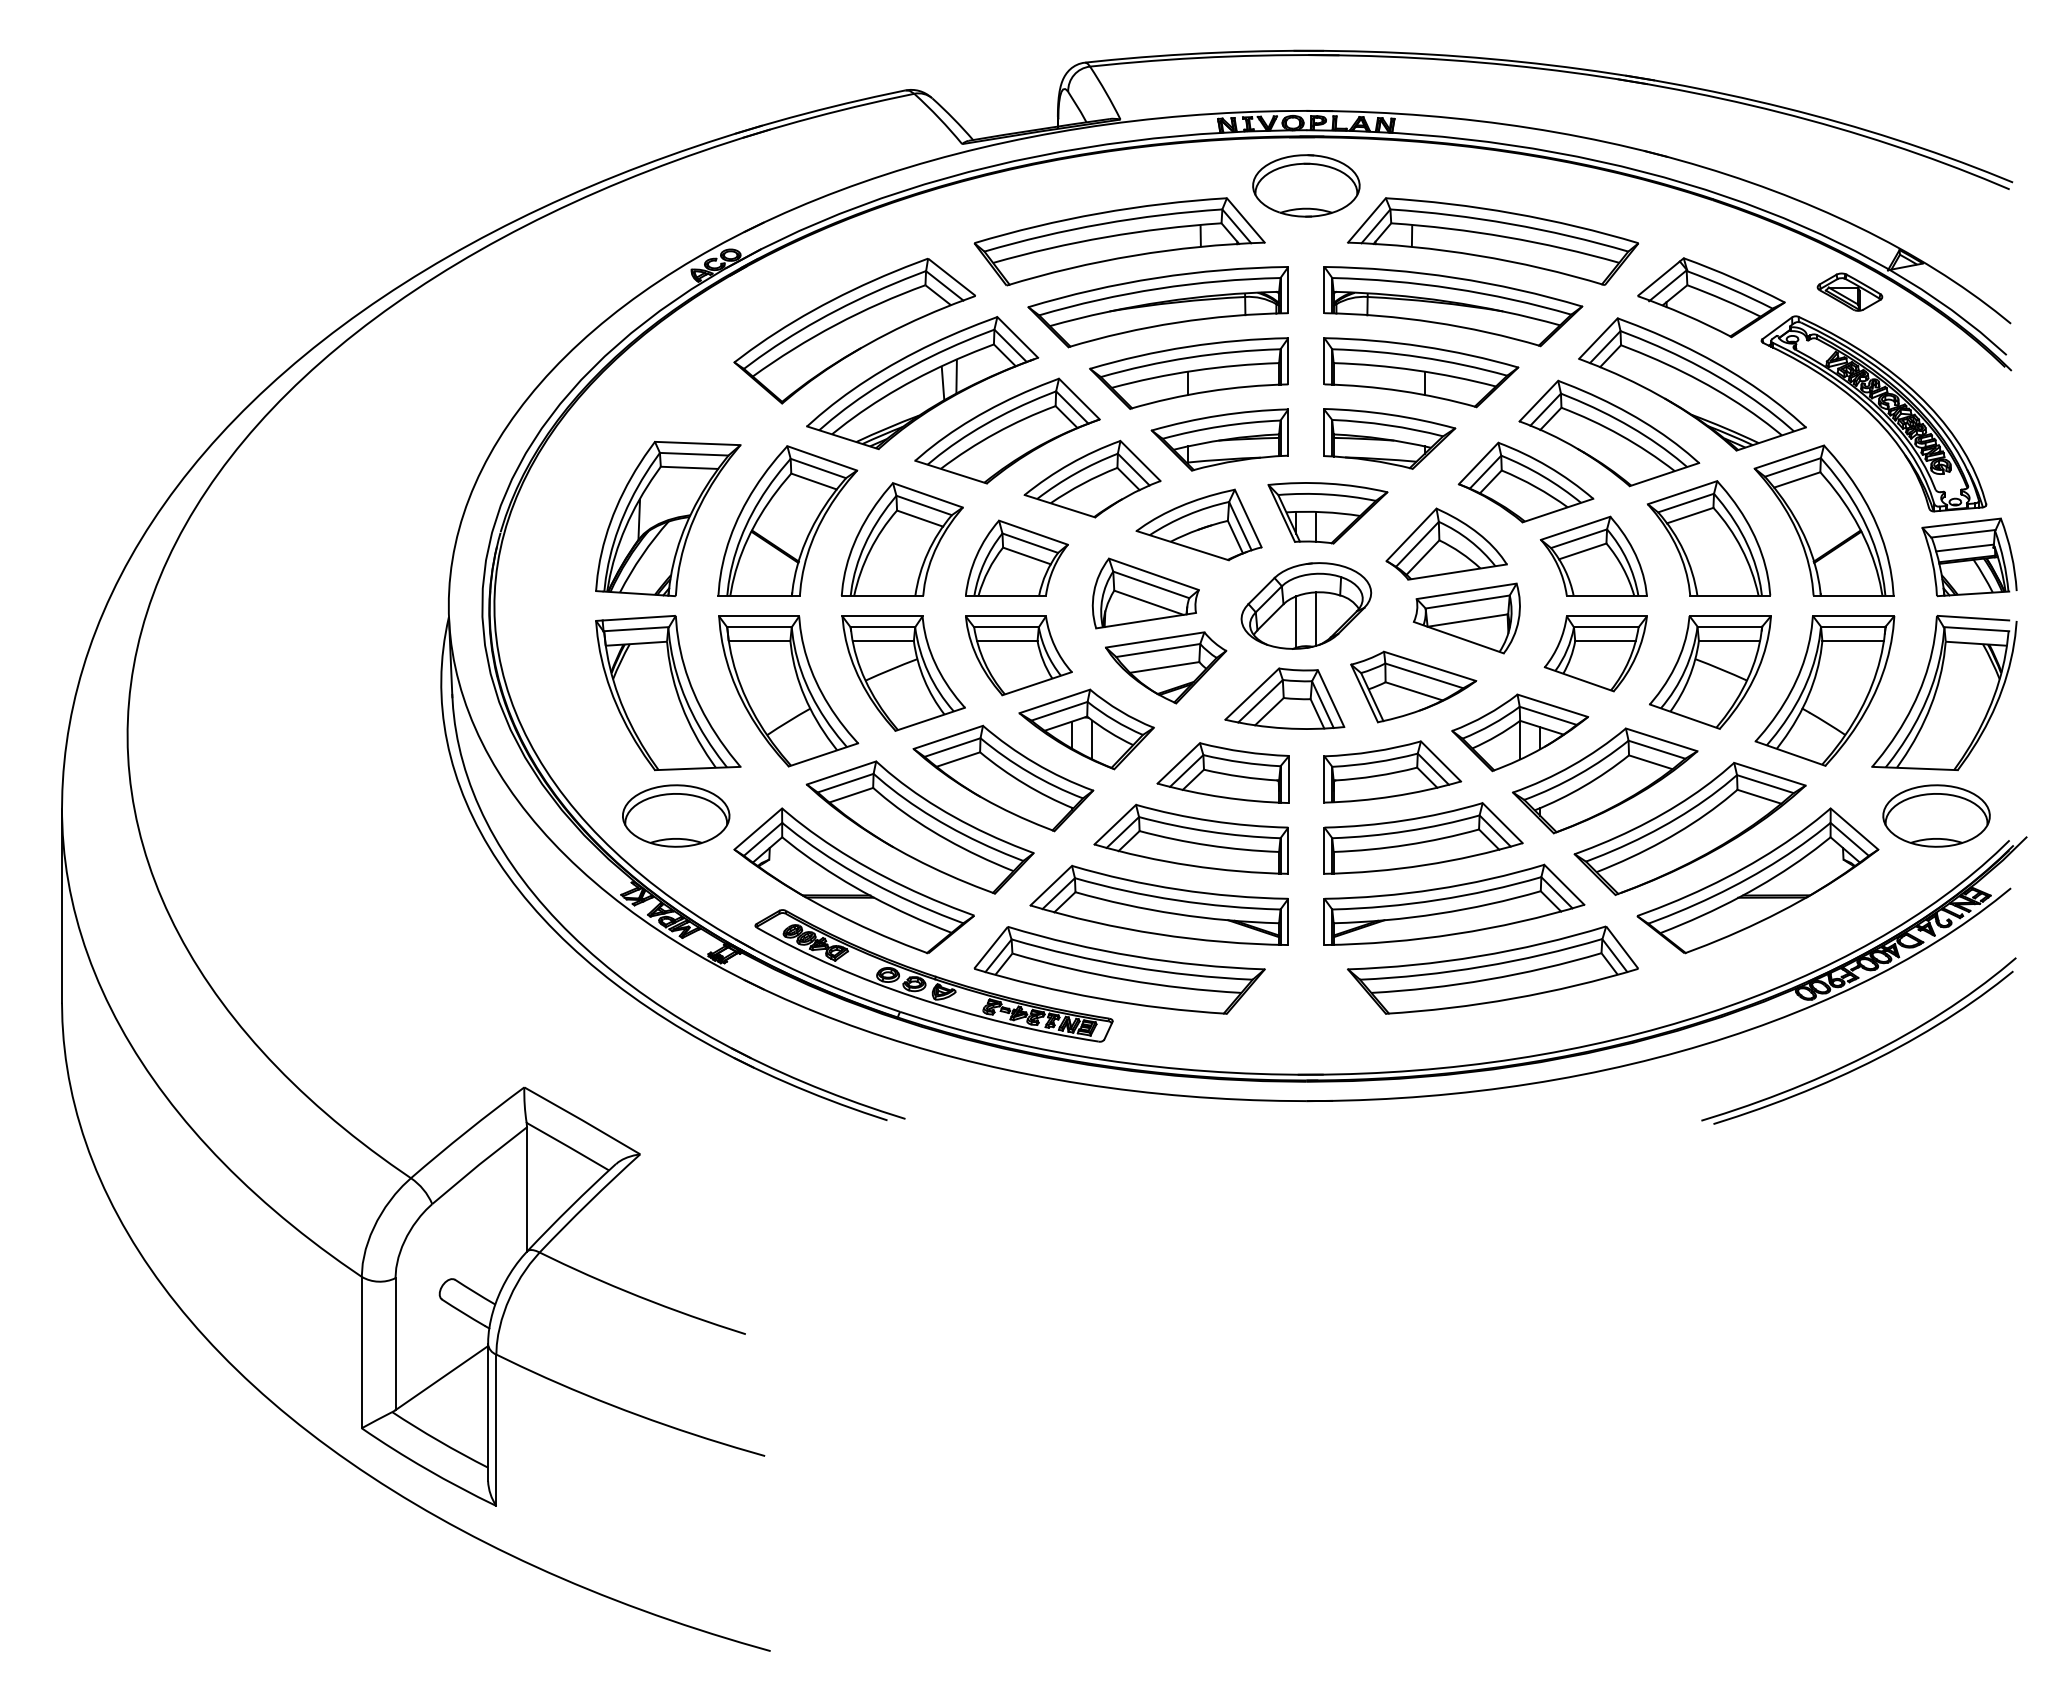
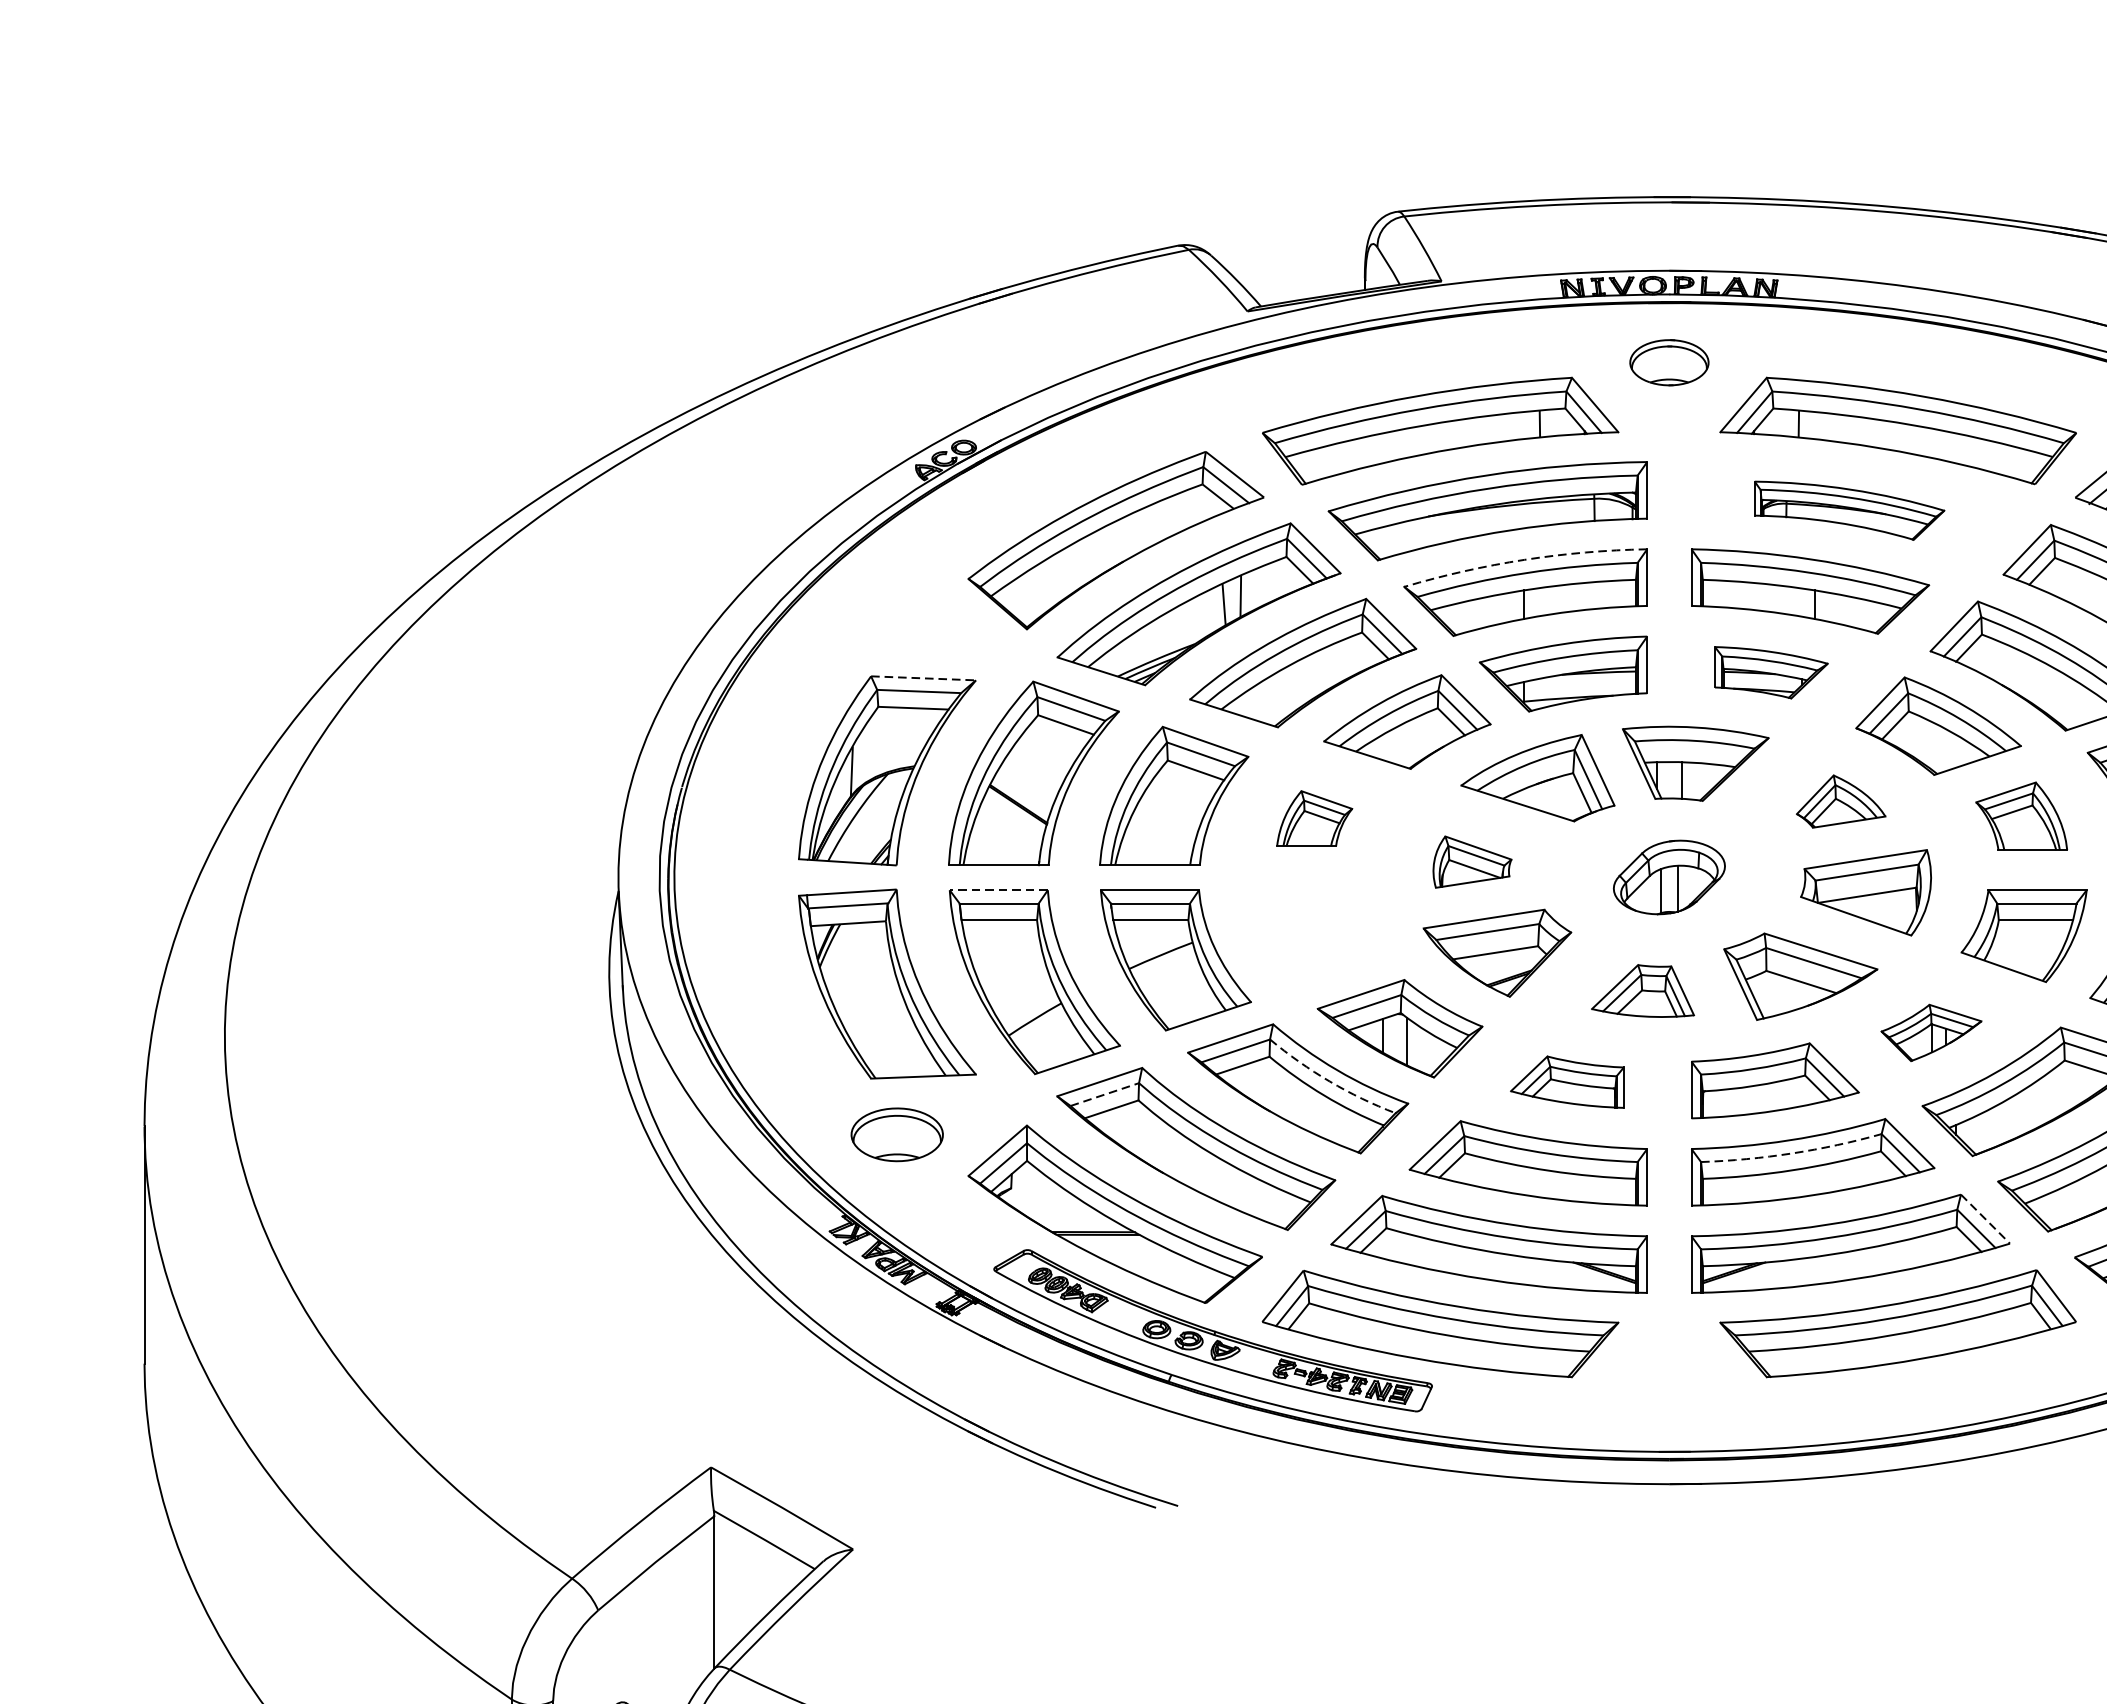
part: (1306, 185) -> (1669, 362), size x0.6
part: (1453, 306) -> (1849, 510), size x0.6
arc: (1188, 346) -> (1524, 559), solid -> dashed
part: (1389, 438) -> (1771, 672), size x0.7
line: (697, 443) -> (923, 678), solid -> dashed
part: (1446, 543) -> (1841, 800), size x0.6
part: (1593, 555) -> (2021, 815), size x0.7
part: (1016, 557) -> (1314, 818), size x0.6
part: (1145, 593) -> (1472, 862), size x0.6
part: (1306, 605) -> (1669, 876), size x0.7
line: (758, 616) -> (997, 890), solid -> dashed
part: (1018, 655) -> (1316, 938), removed
part: (1284, 698) -> (1642, 990), size x0.7
part: (1520, 732) -> (1931, 1032), size x0.6
arc: (1029, 772) -> (1330, 1081), solid -> dashed
part: (1222, 772) -> (1566, 1081), size x0.7
line: (846, 783) -> (1105, 1094), solid -> dashed
part: (676, 815) -> (897, 1134), size x0.7
arc: (1406, 831) -> (1792, 1153), solid -> dashed
line: (1564, 885) -> (1985, 1219), solid -> dashed

